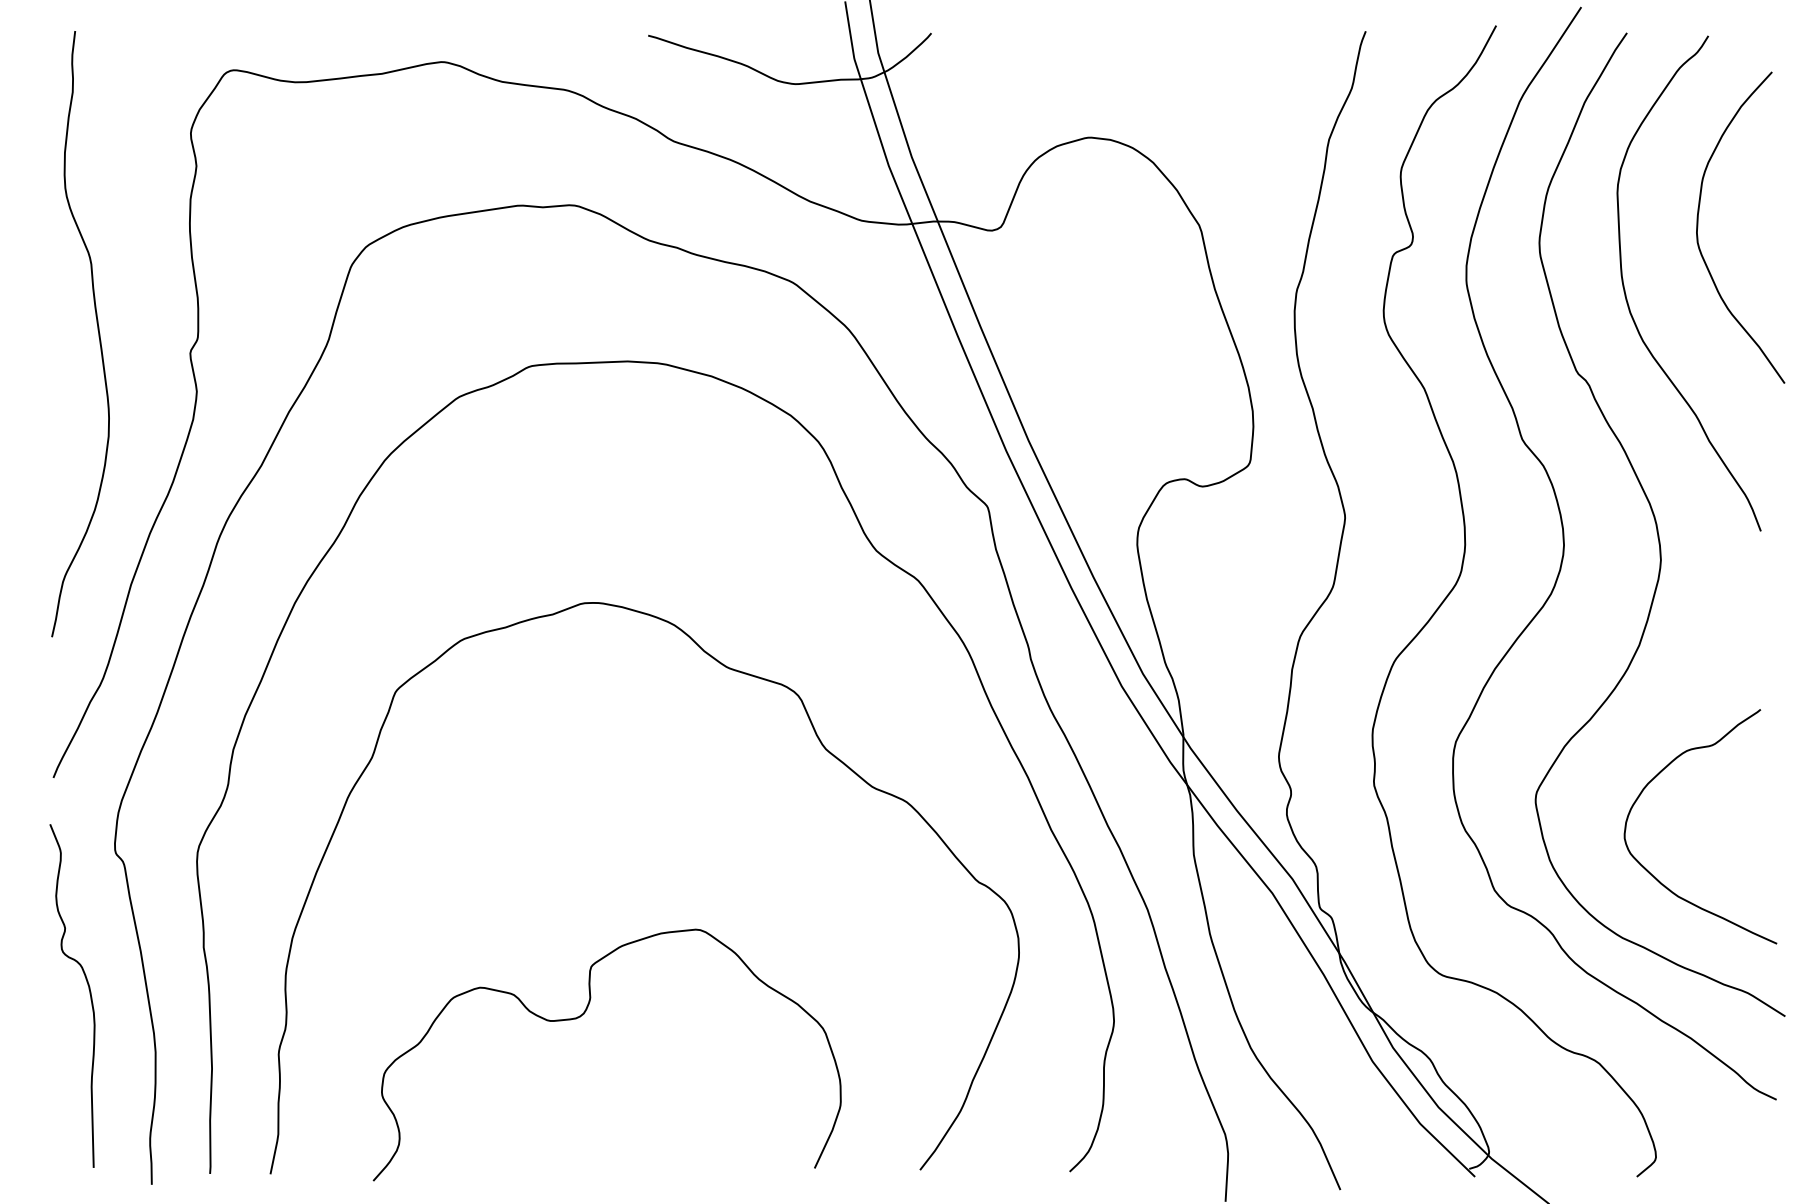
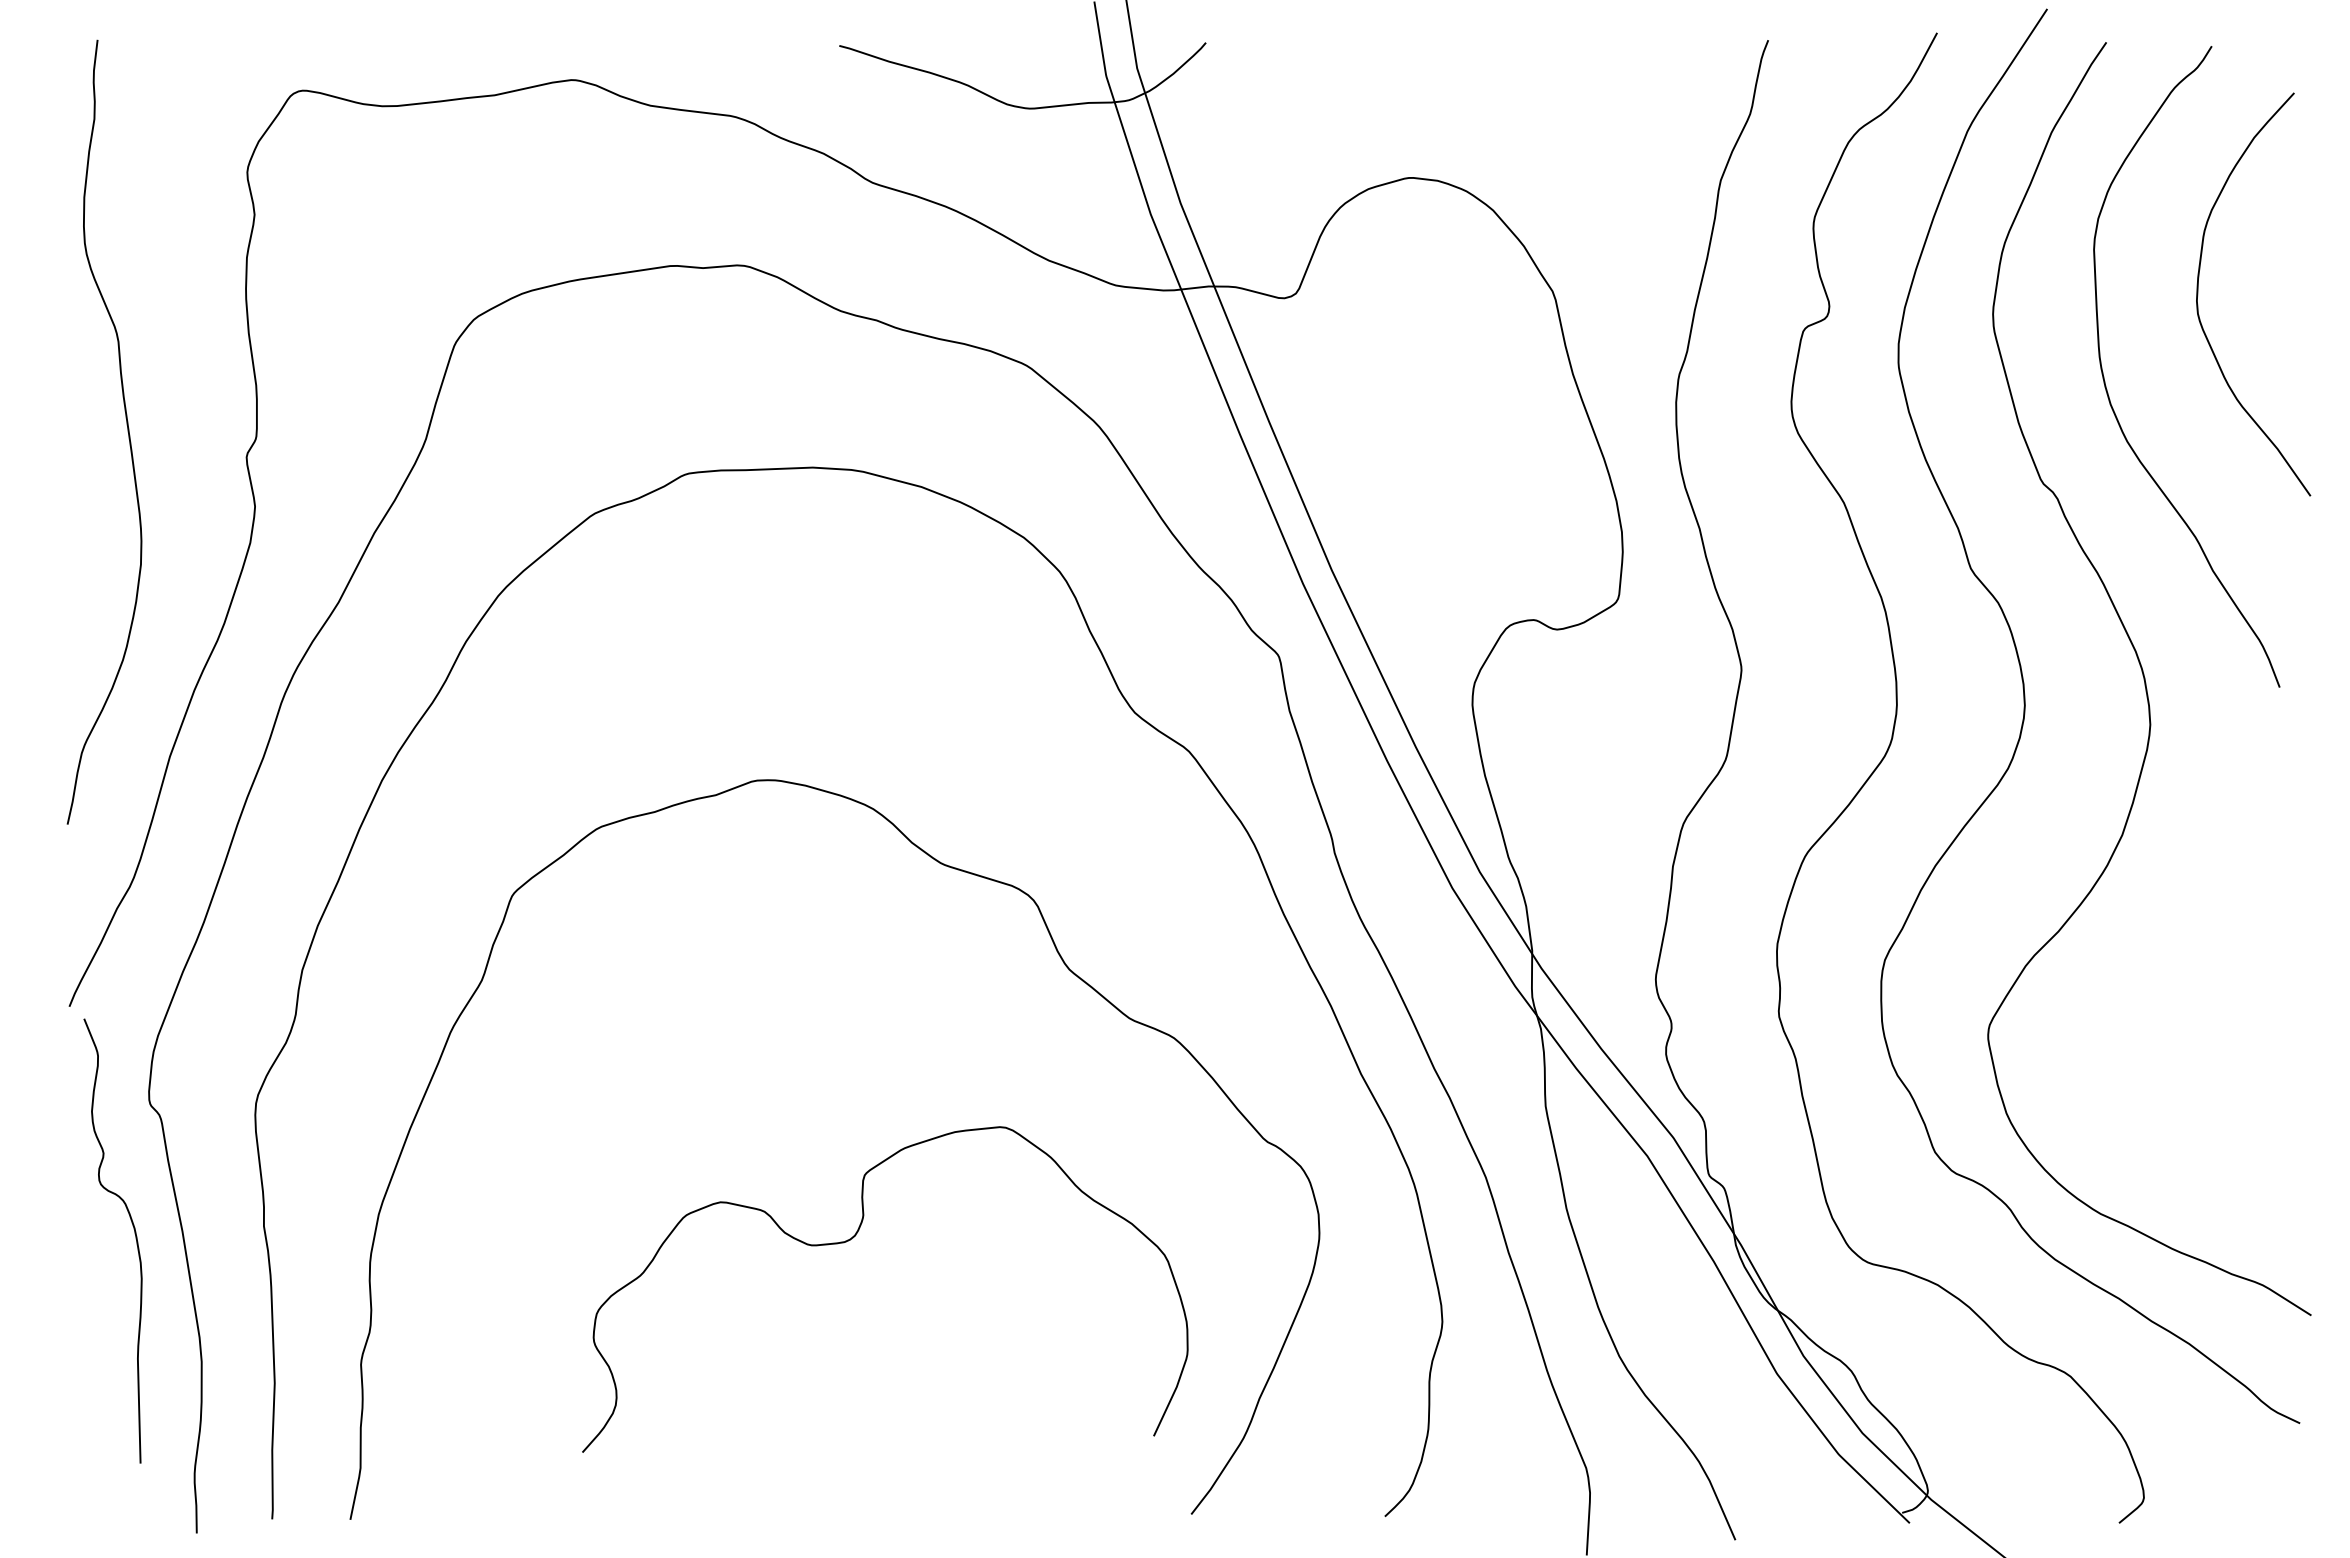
curve: (1654, 779) -> (2141, 1008), removed
curve: (89, 994) -> (135, 1239), moved
curve: (582, 1015) -> (853, 1238), moved

